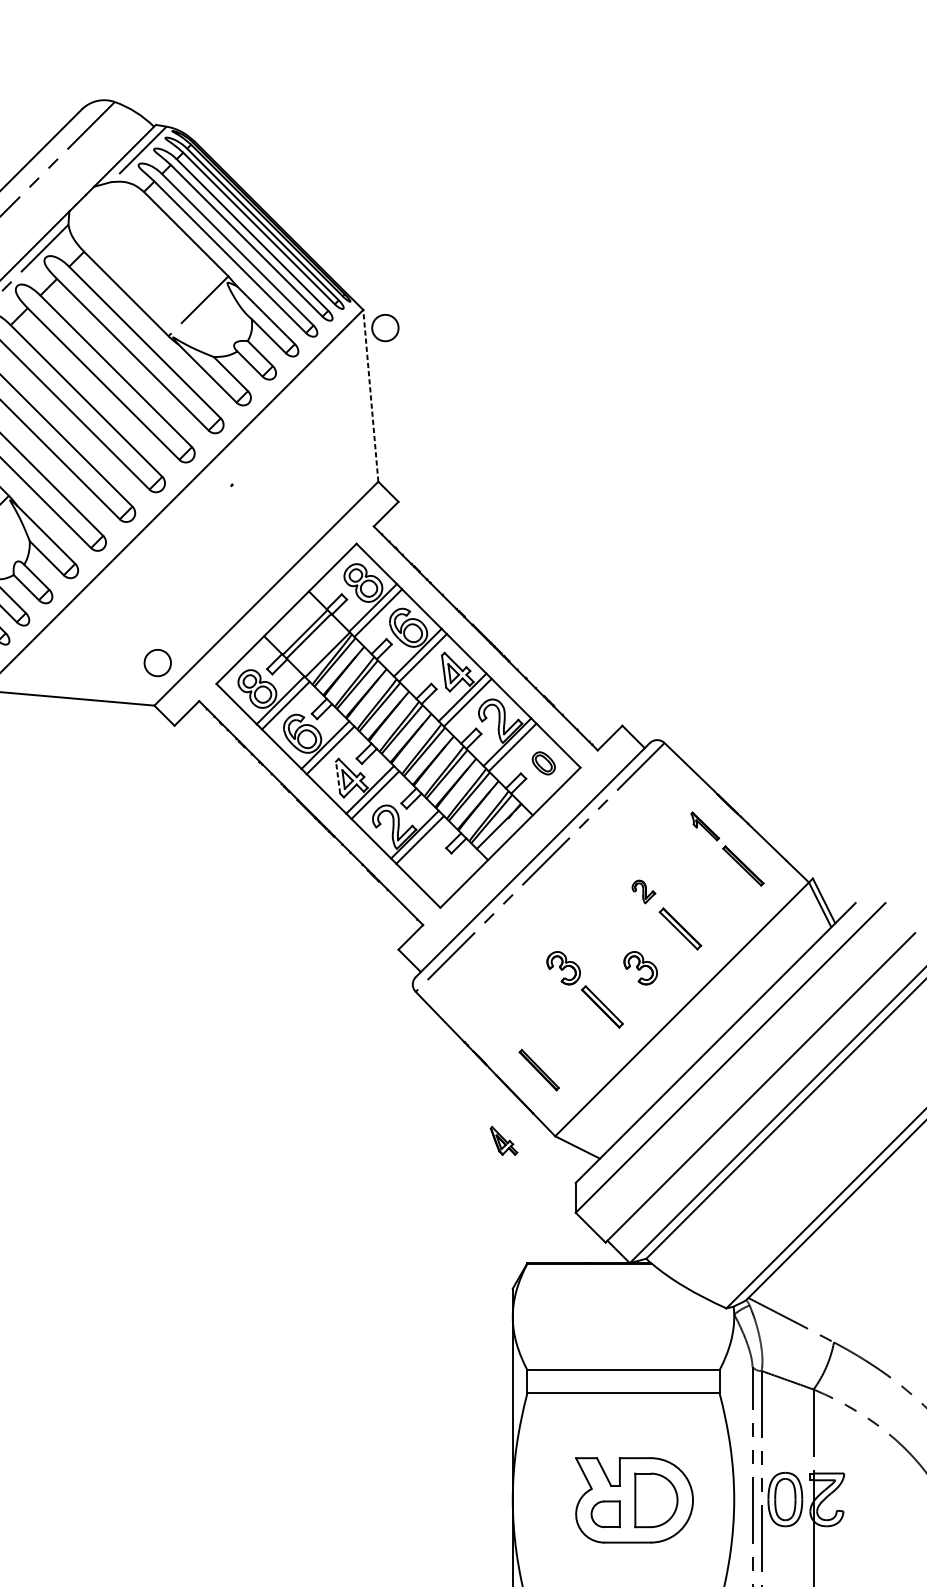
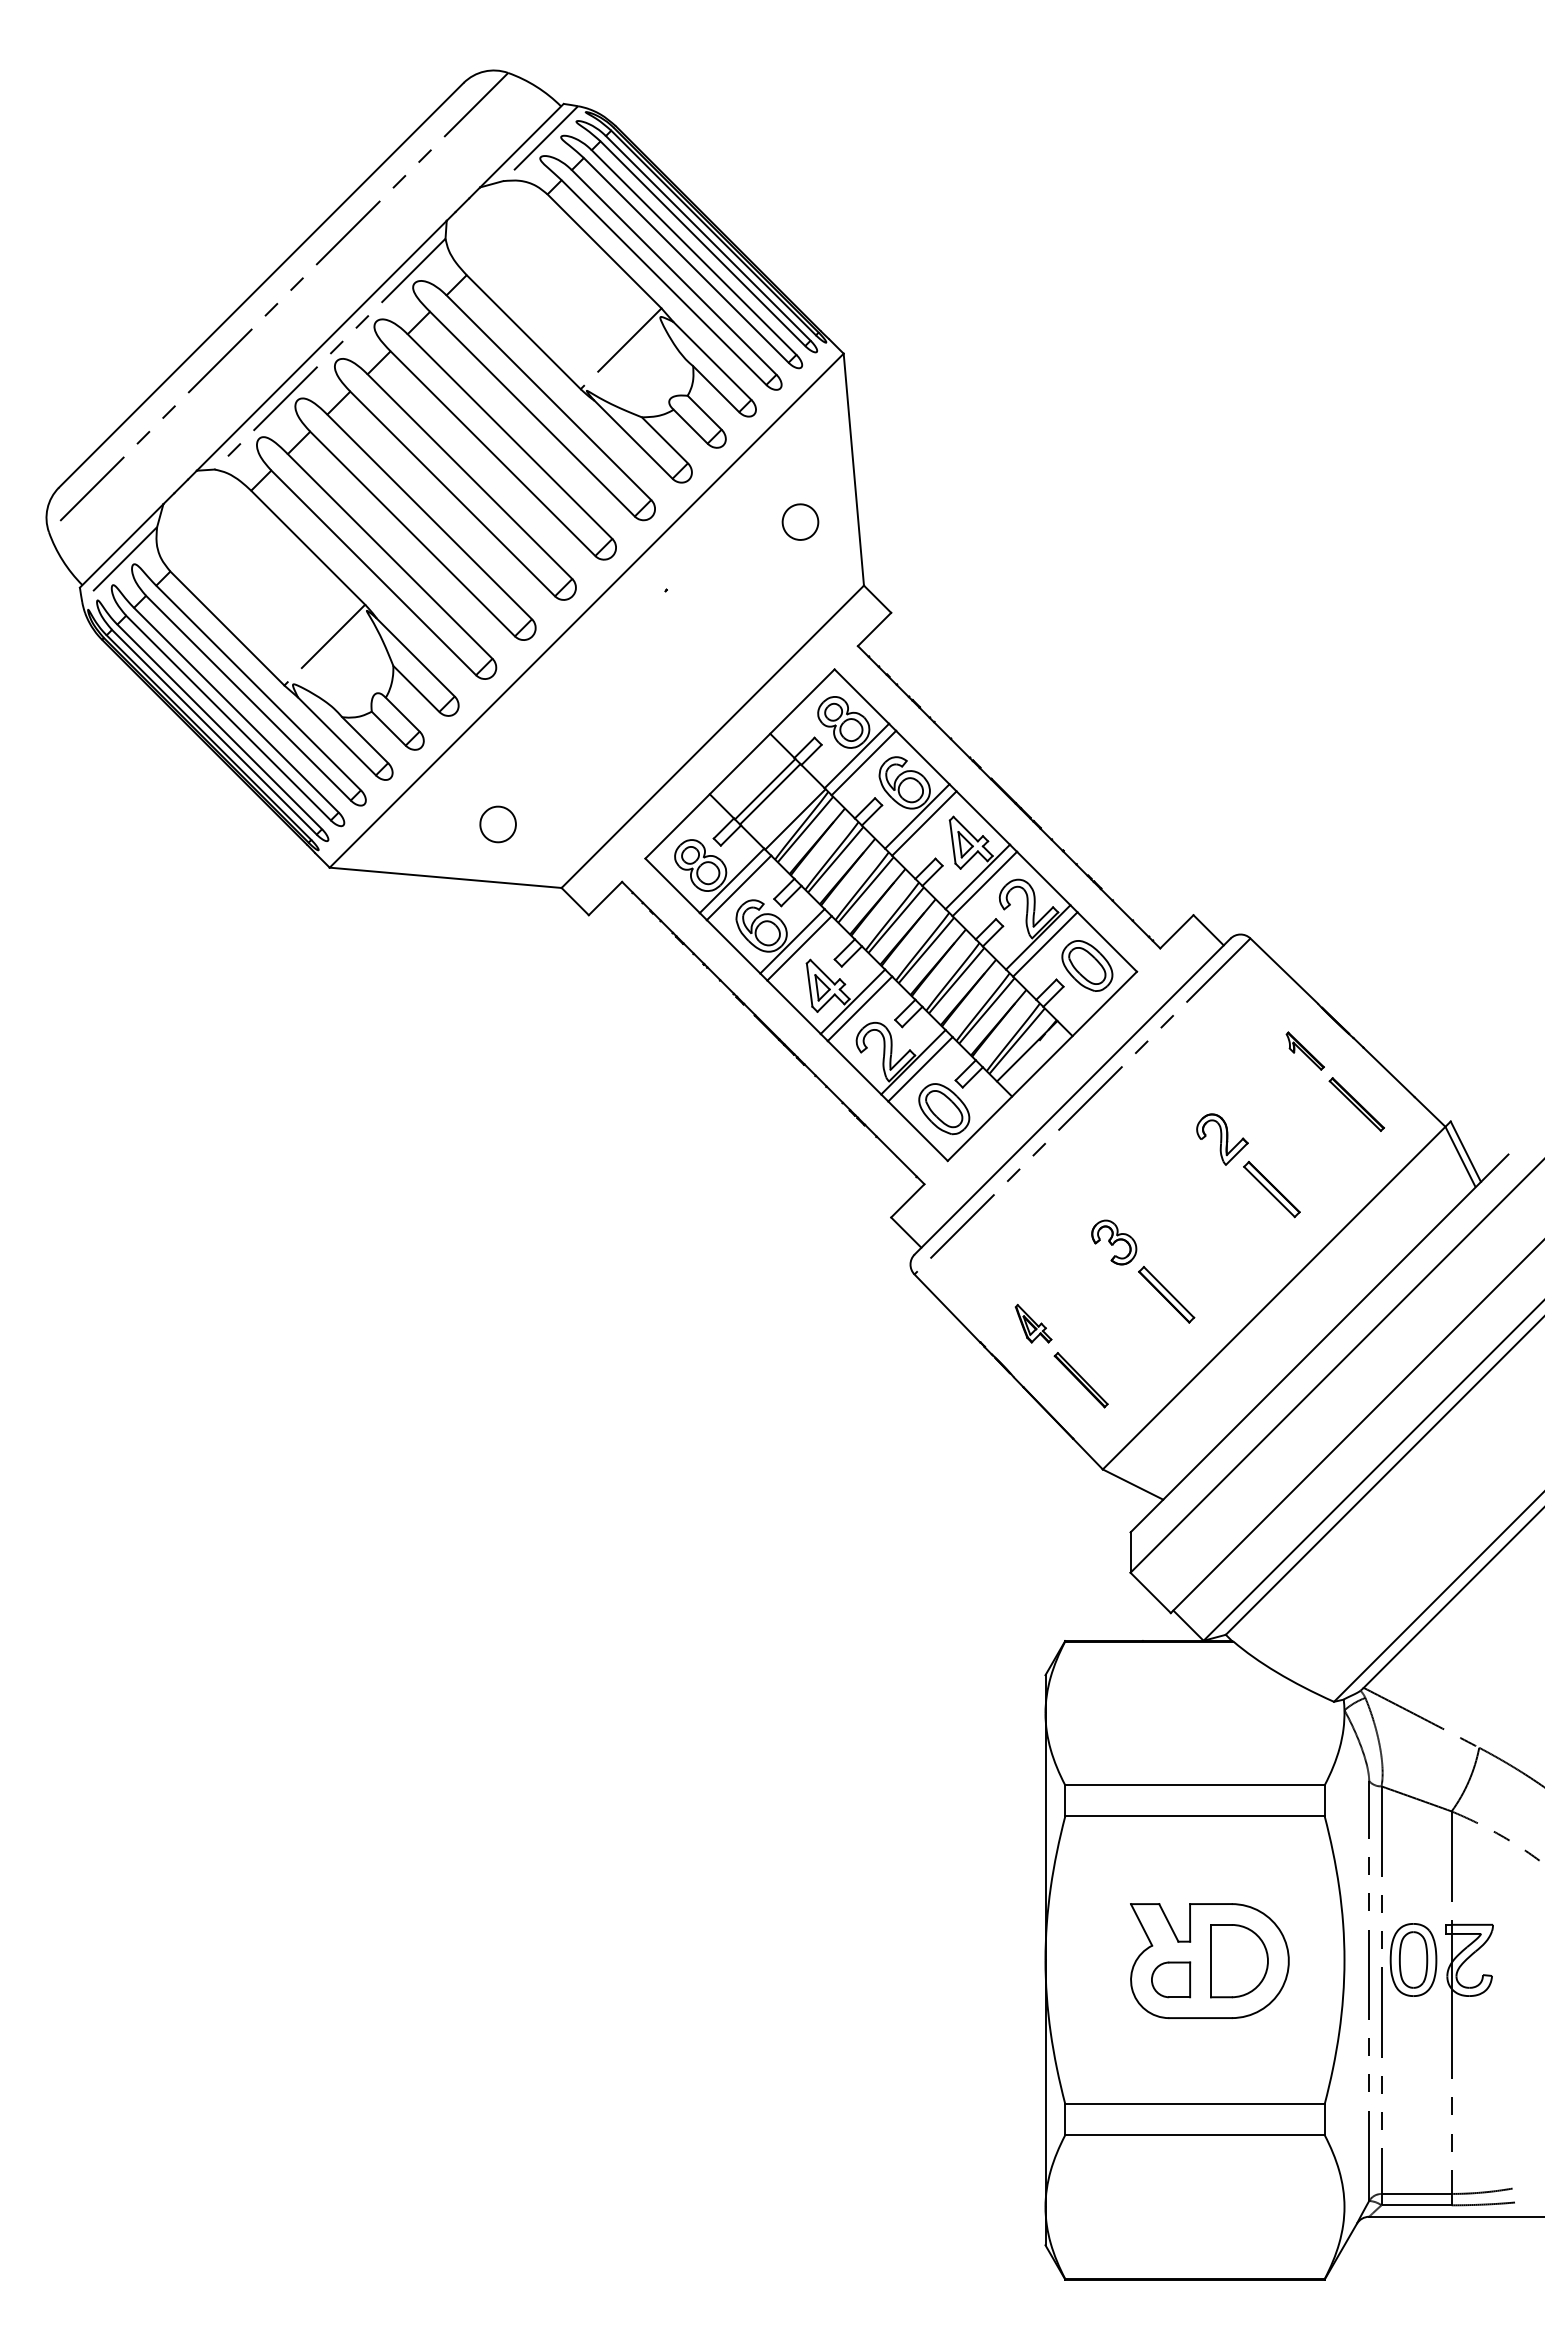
part: (385, 327) -> (800, 521), moved
line: (370, 395) -> (853, 469), dashed -> solid
part: (157, 663) -> (497, 824), moved
part: (543, 763) -> (1087, 965), size x1.67
line: (338, 777) -> (809, 985), dashed -> solid
part: (437, 869) -> (944, 1109), added
part: (643, 891) -> (1222, 1139), size x1.67
part: (640, 968) -> (1218, 1242), removed
part: (503, 1140) -> (1033, 1323), moved

